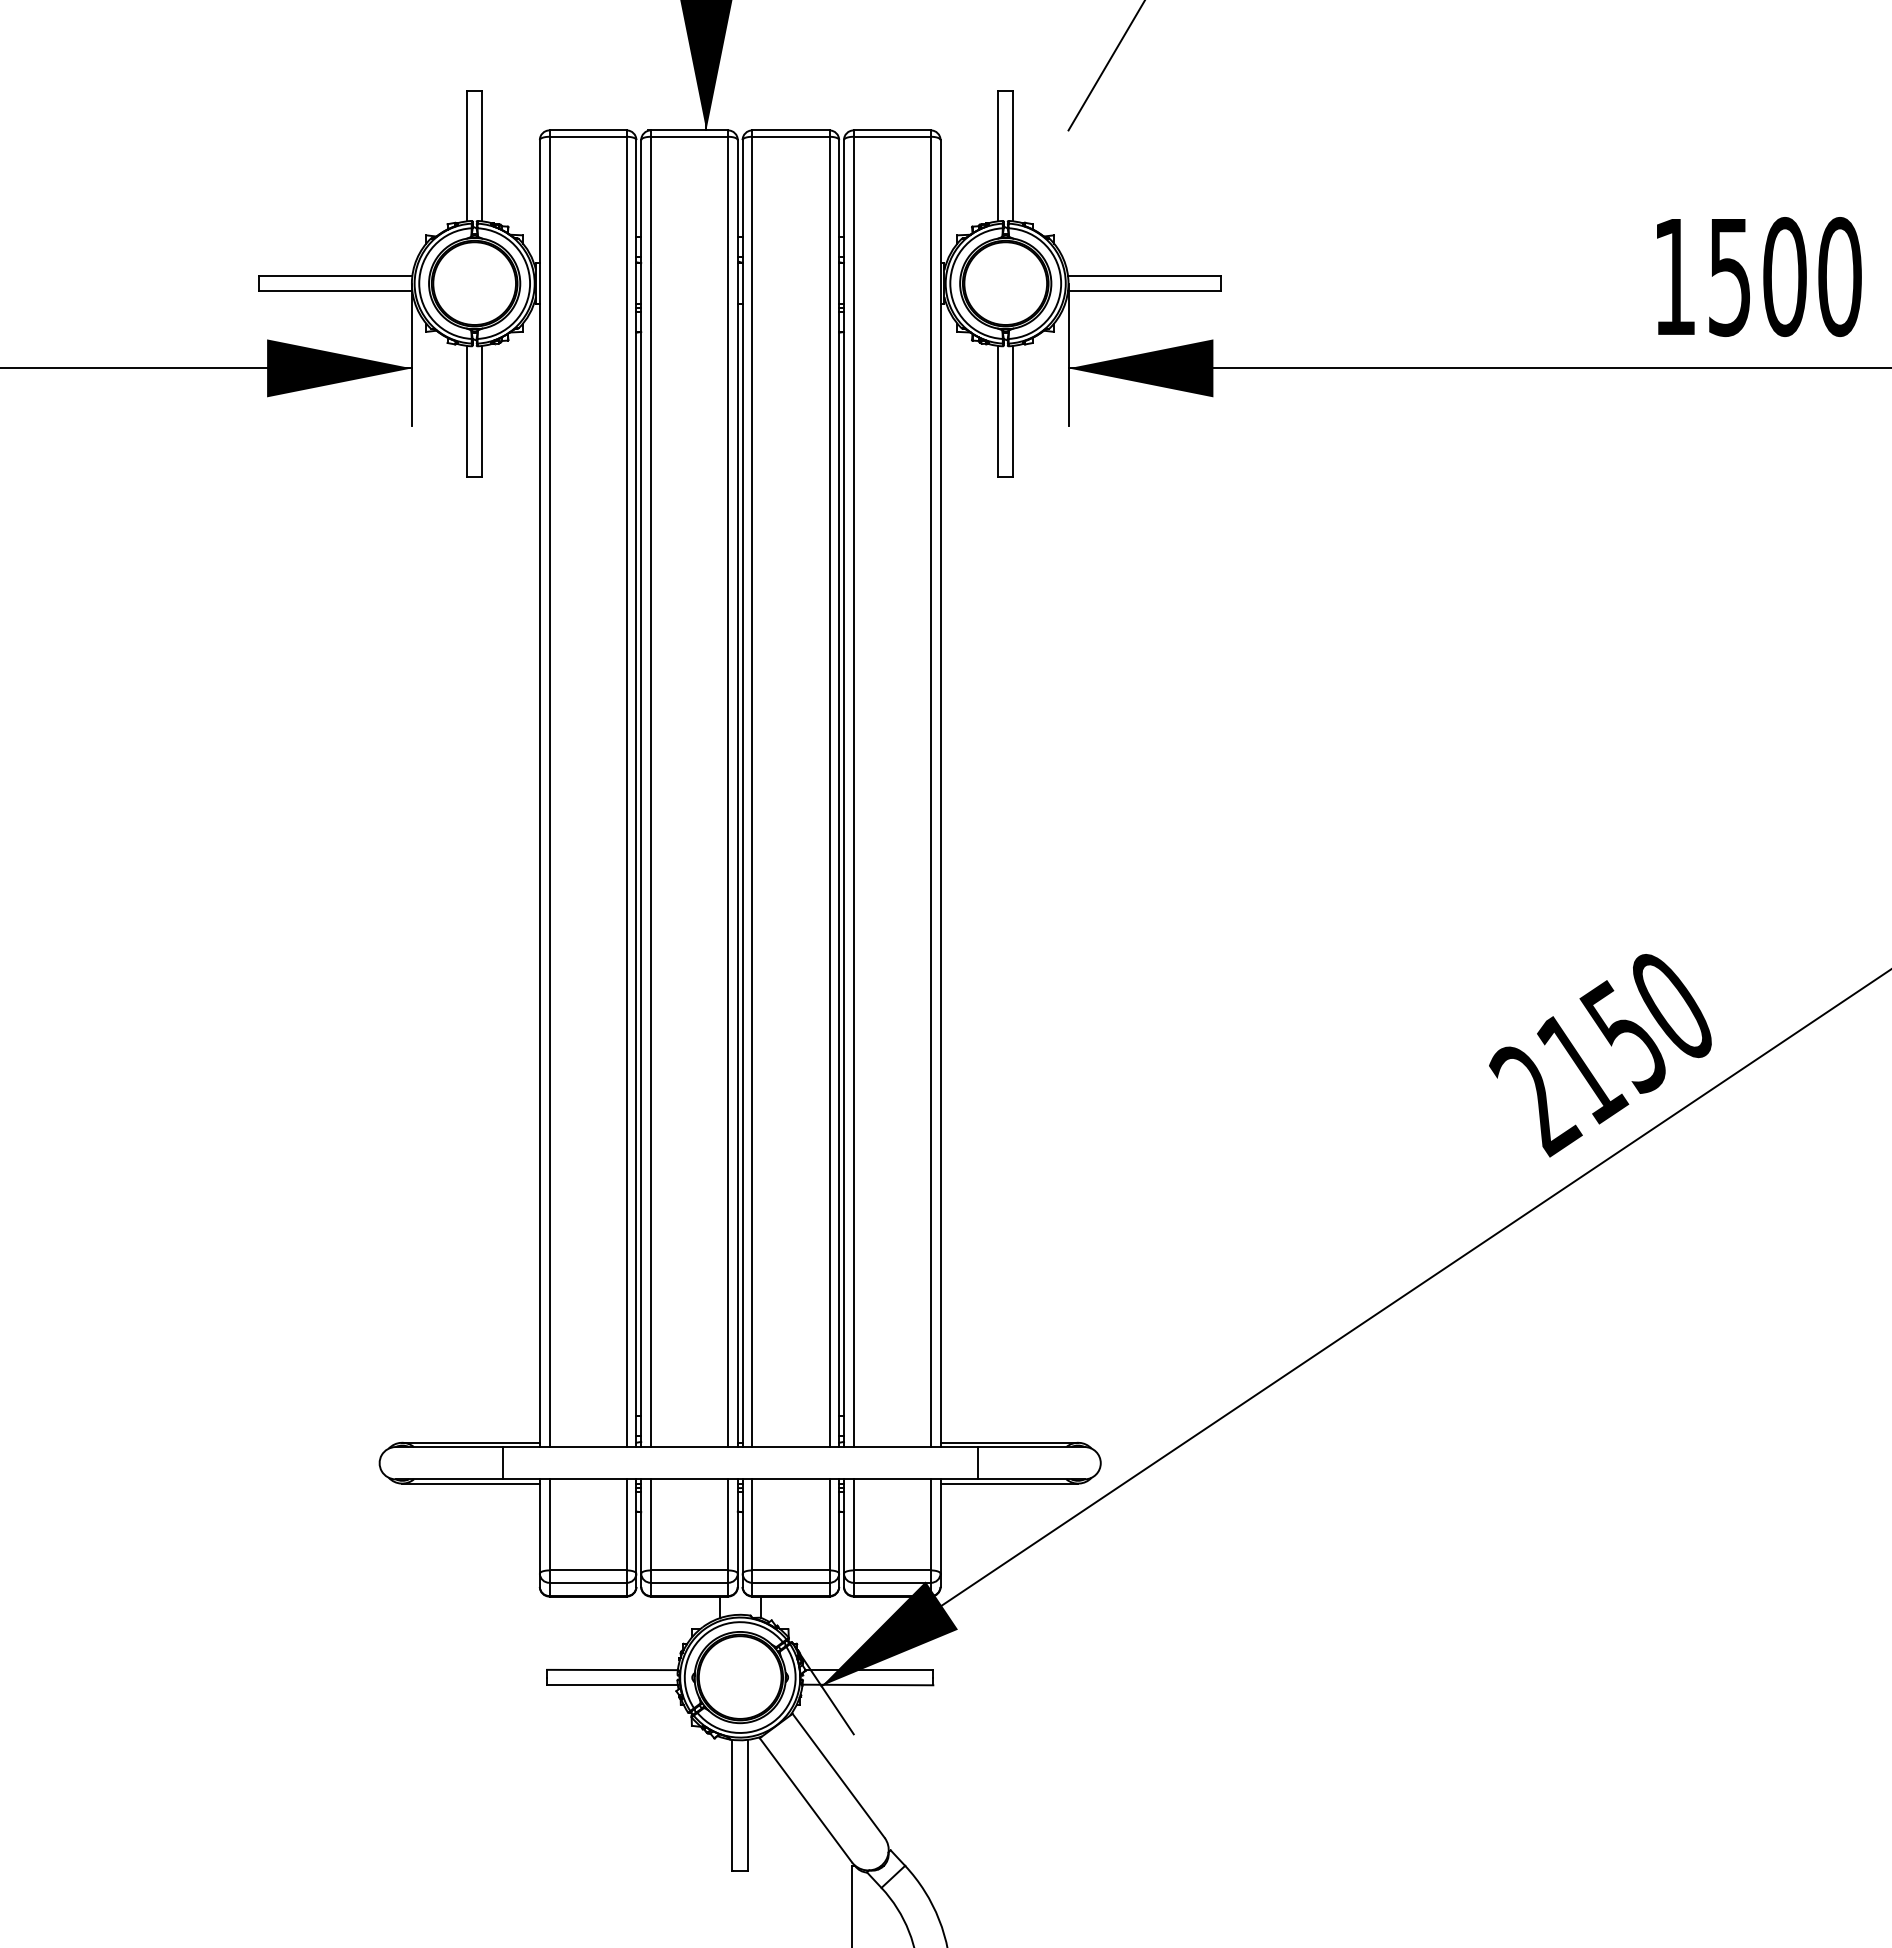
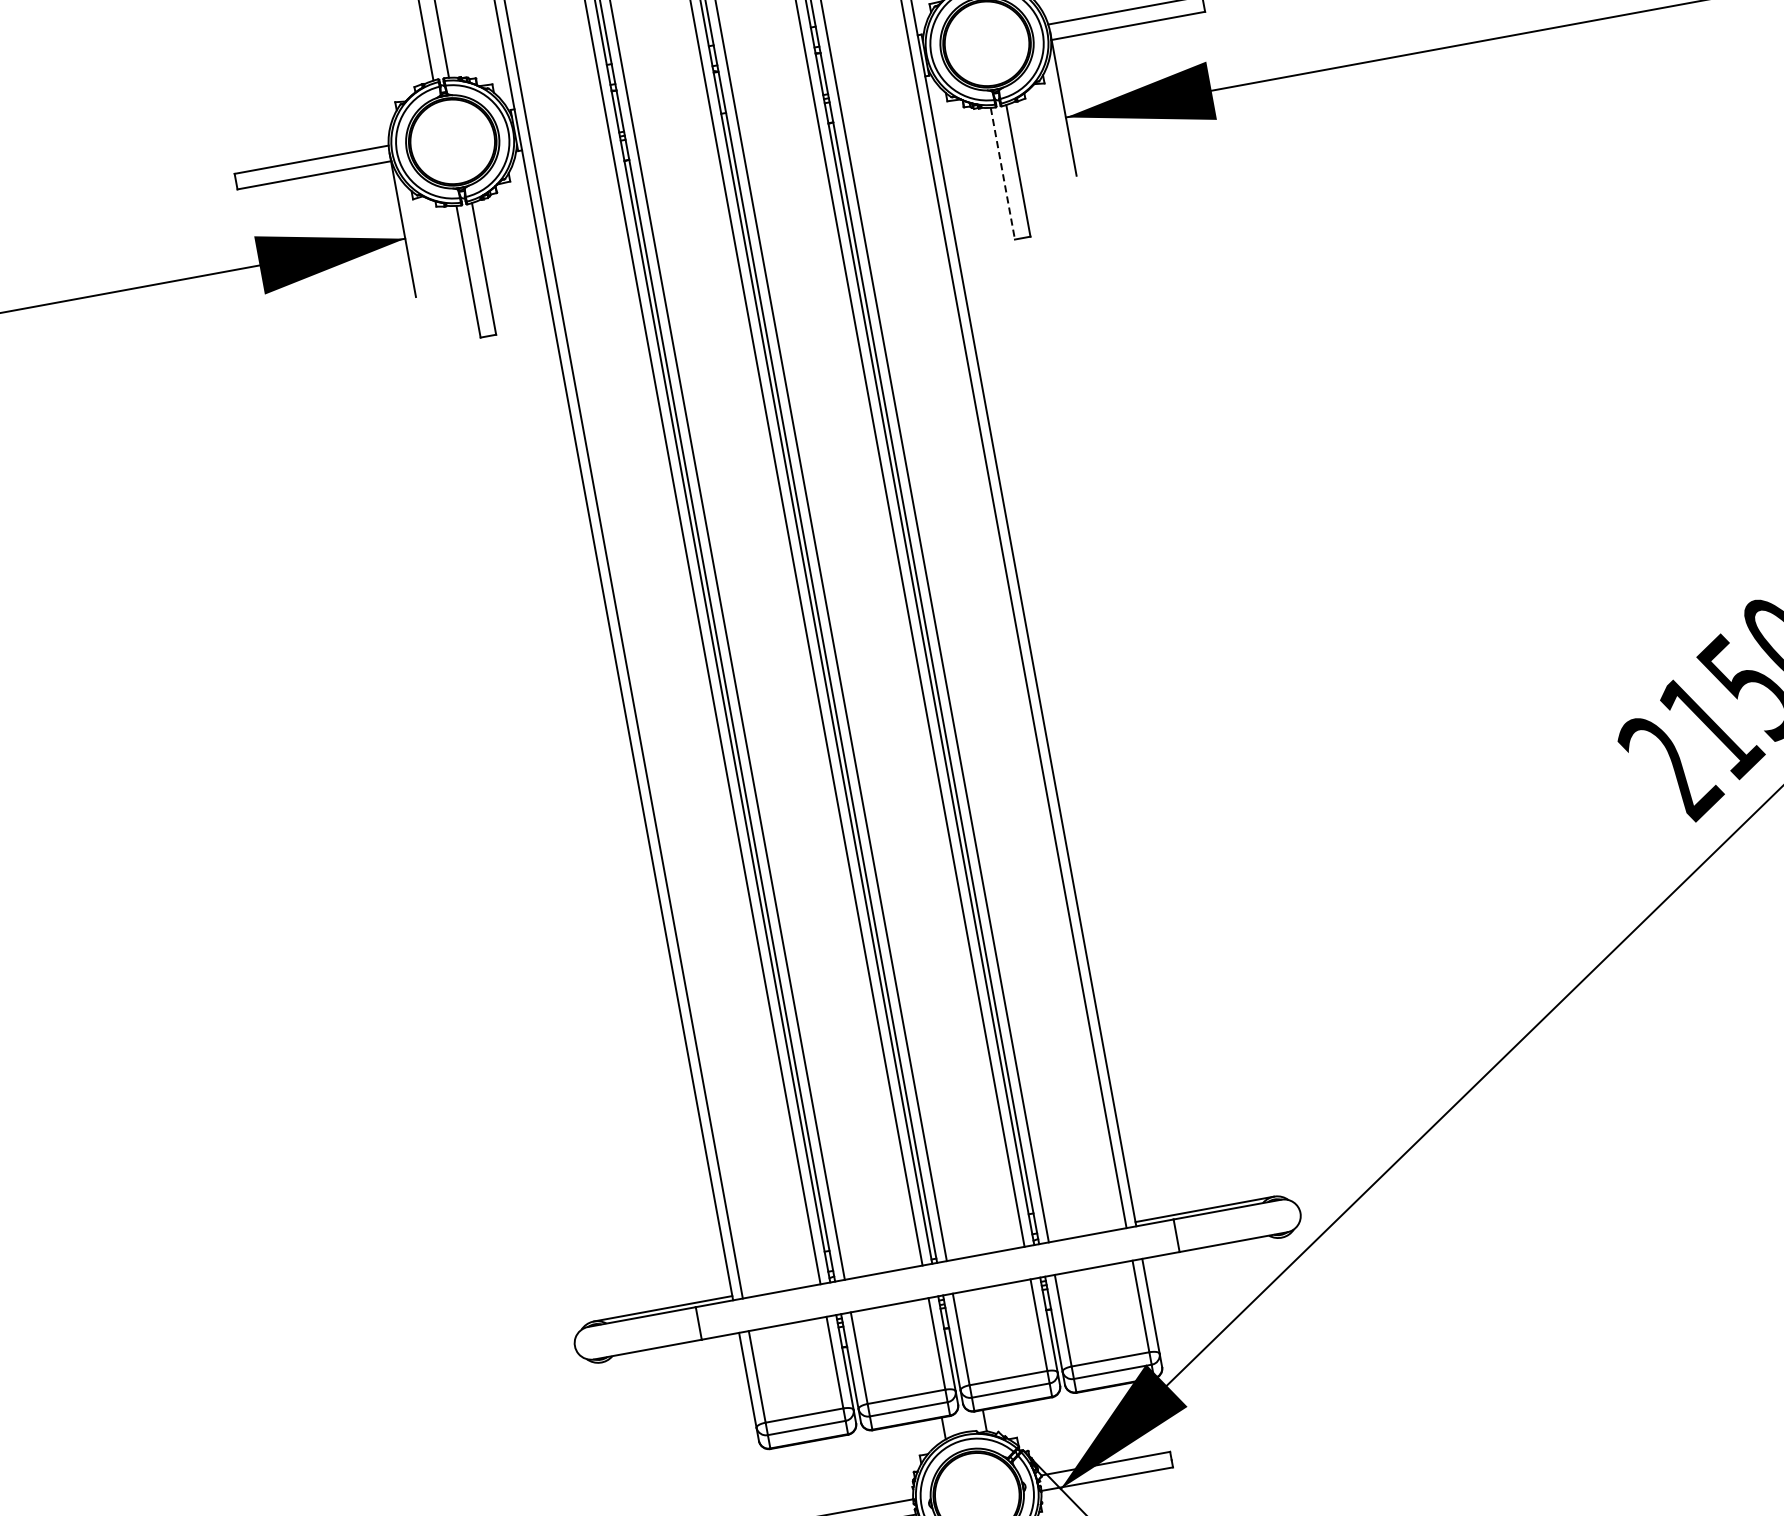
line: (998, 411) -> (1003, 173), solid -> dashed
line: (470, 1483) -> (670, 1349), removed
line: (1009, 1483) -> (1212, 1250), removed

